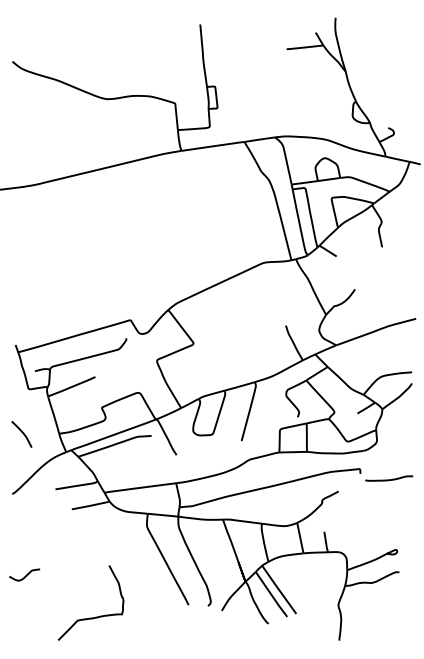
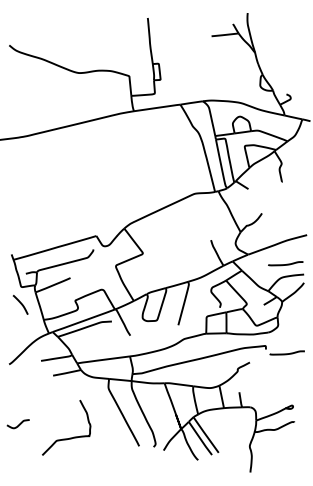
curve: (387, 358) -> (285, 264), added
curve: (22, 433) -> (21, 304), moved
curve: (95, 616) -> (69, 437), moved

